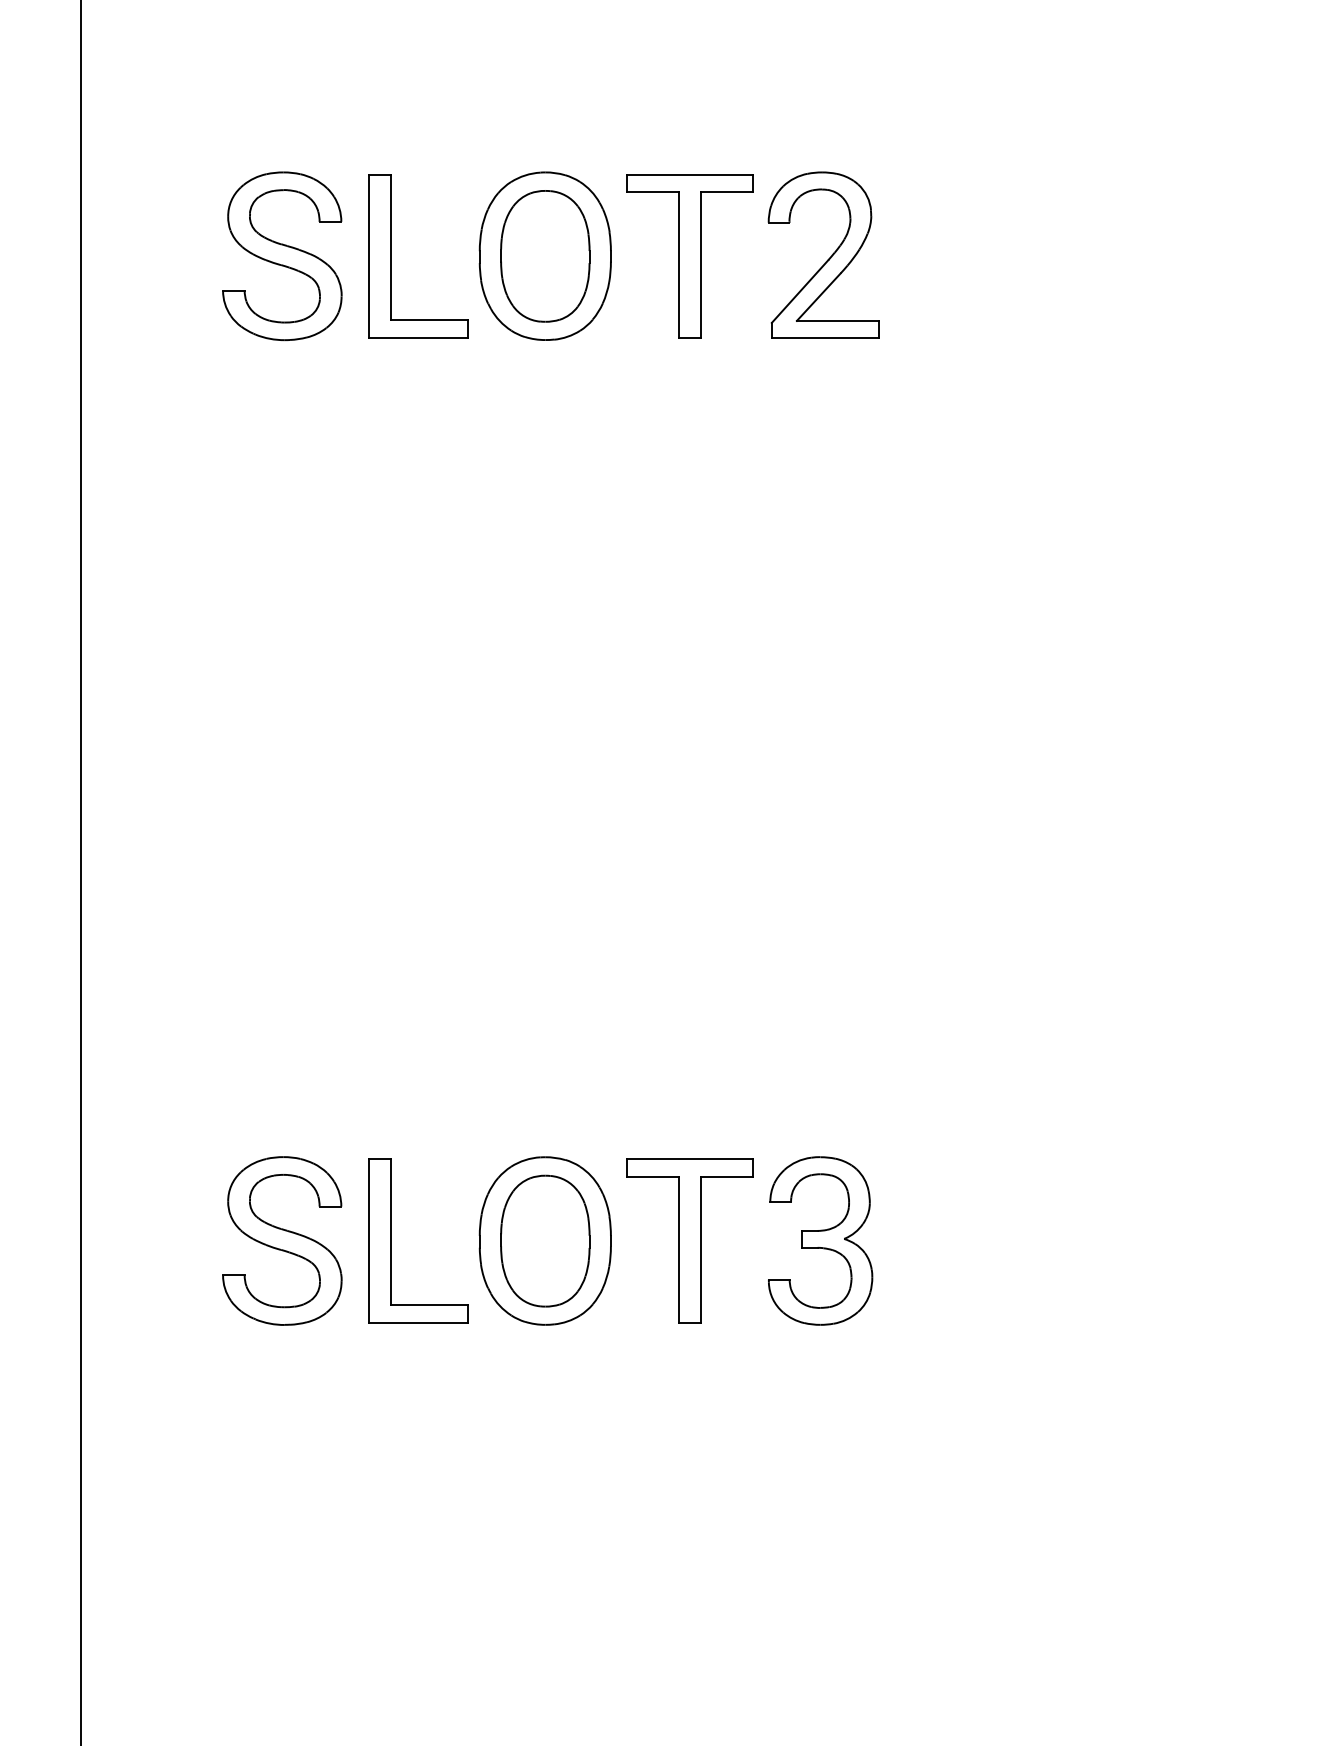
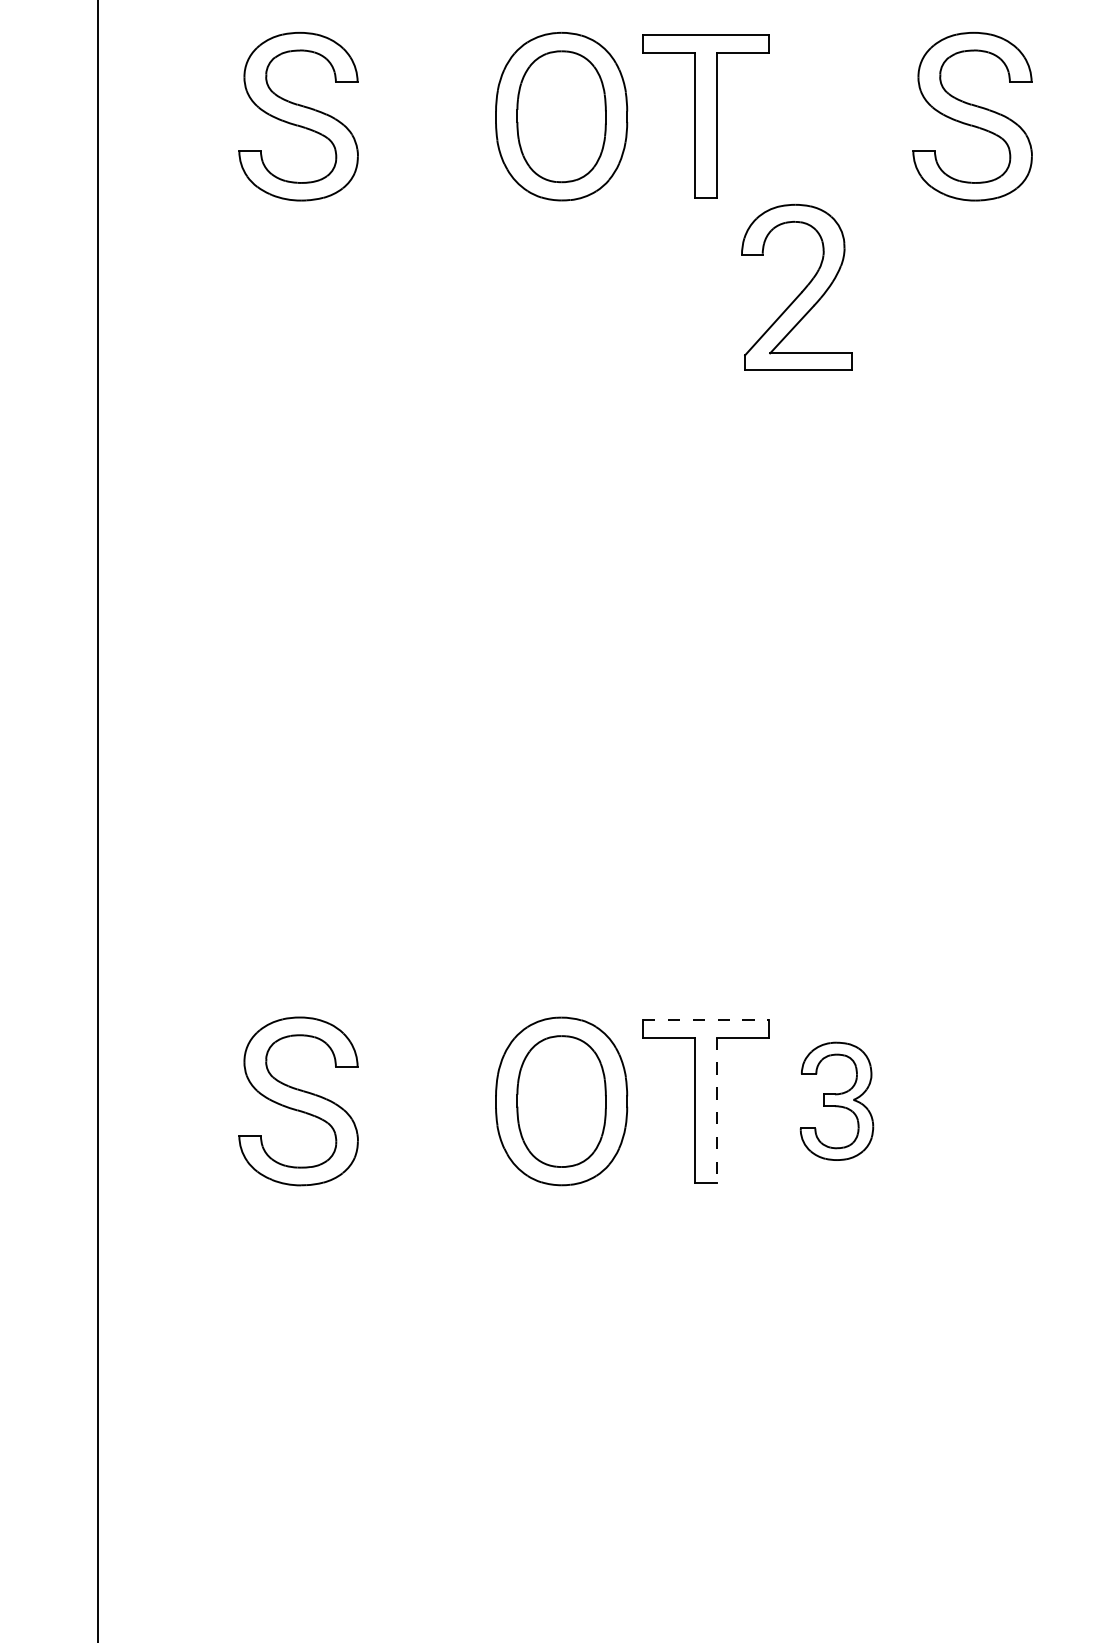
part: (391, 256) -> (407, 116), removed
part: (956, 256) -> (972, 116), added
part: (828, 258) -> (801, 290), moved
line: (690, 1159) -> (706, 1019), solid -> dashed
part: (391, 1240) -> (407, 1100), removed
part: (820, 1240) -> (836, 1100), size x0.7
line: (700, 1249) -> (716, 1109), solid -> dashed

